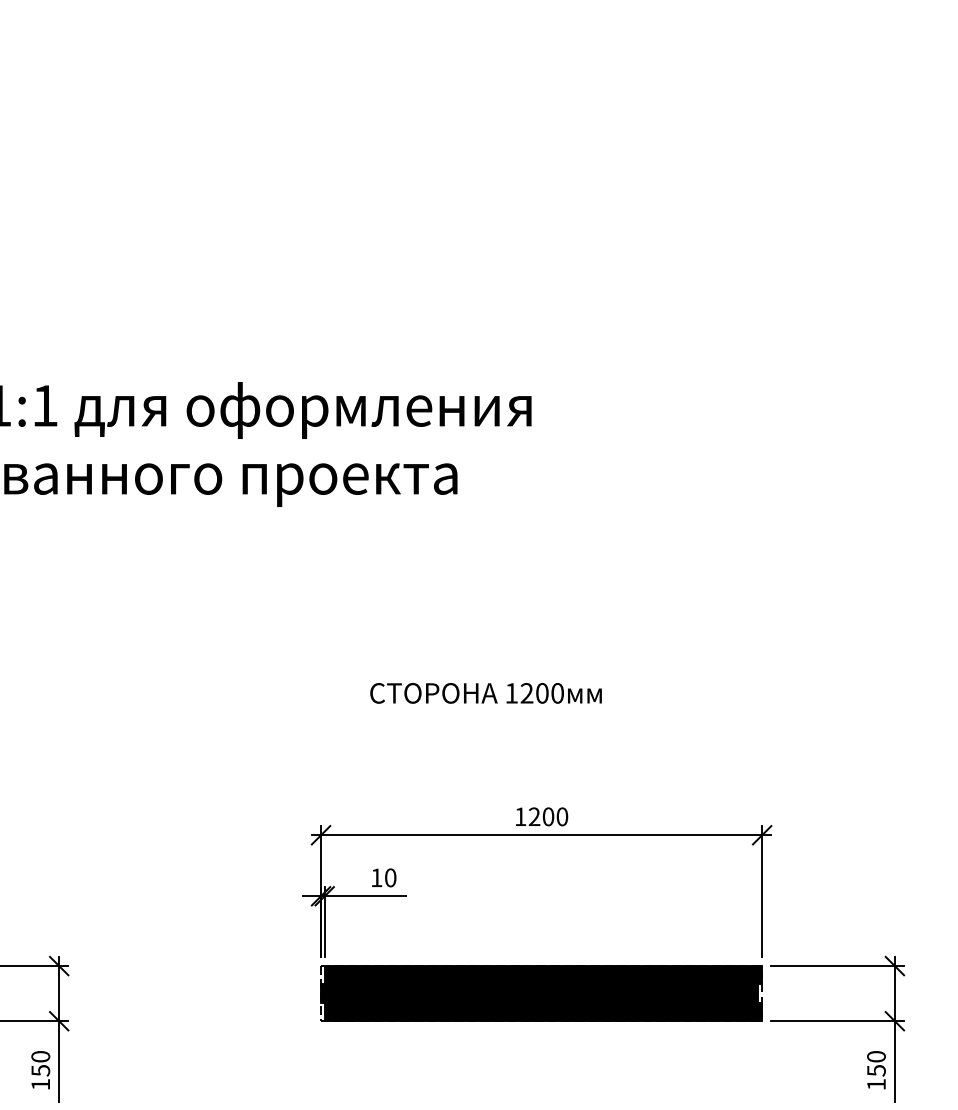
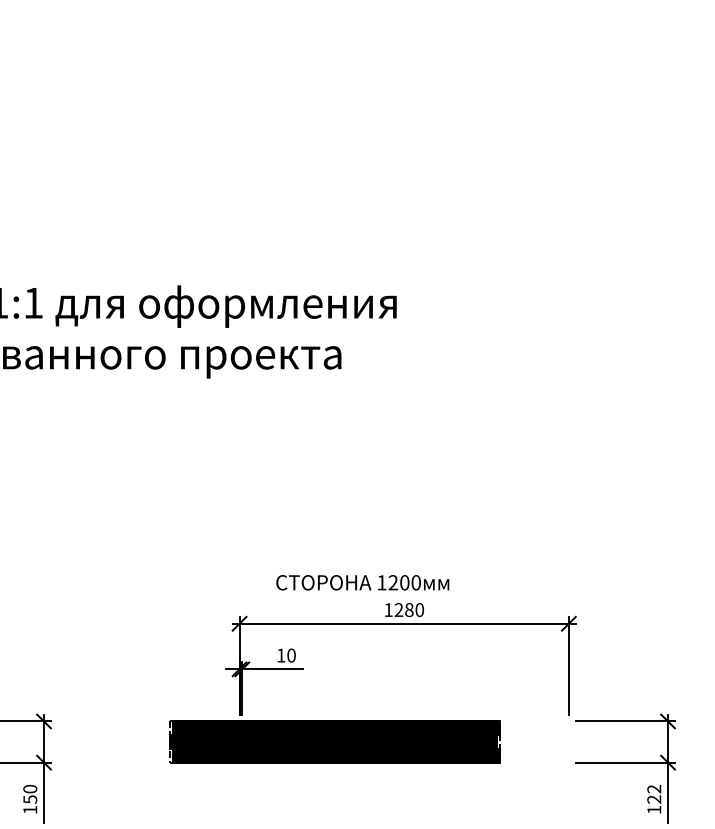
text: (485, 693) -> (362, 582), moved
text: (548, 816) -> (409, 609), 1200 -> 1280
part: (541, 993) -> (334, 741), moved
text: (876, 1063) -> (654, 794), 150 -> 122

